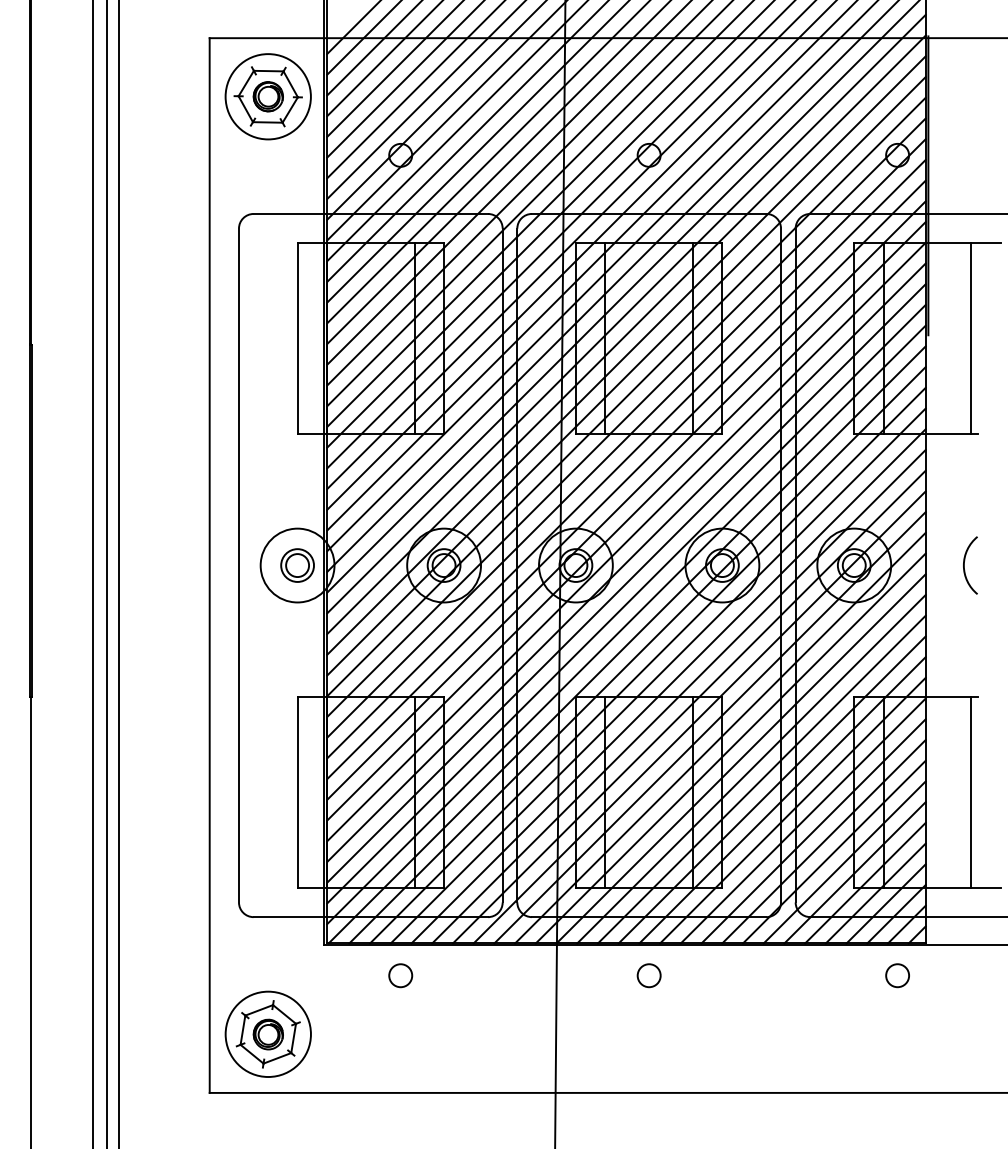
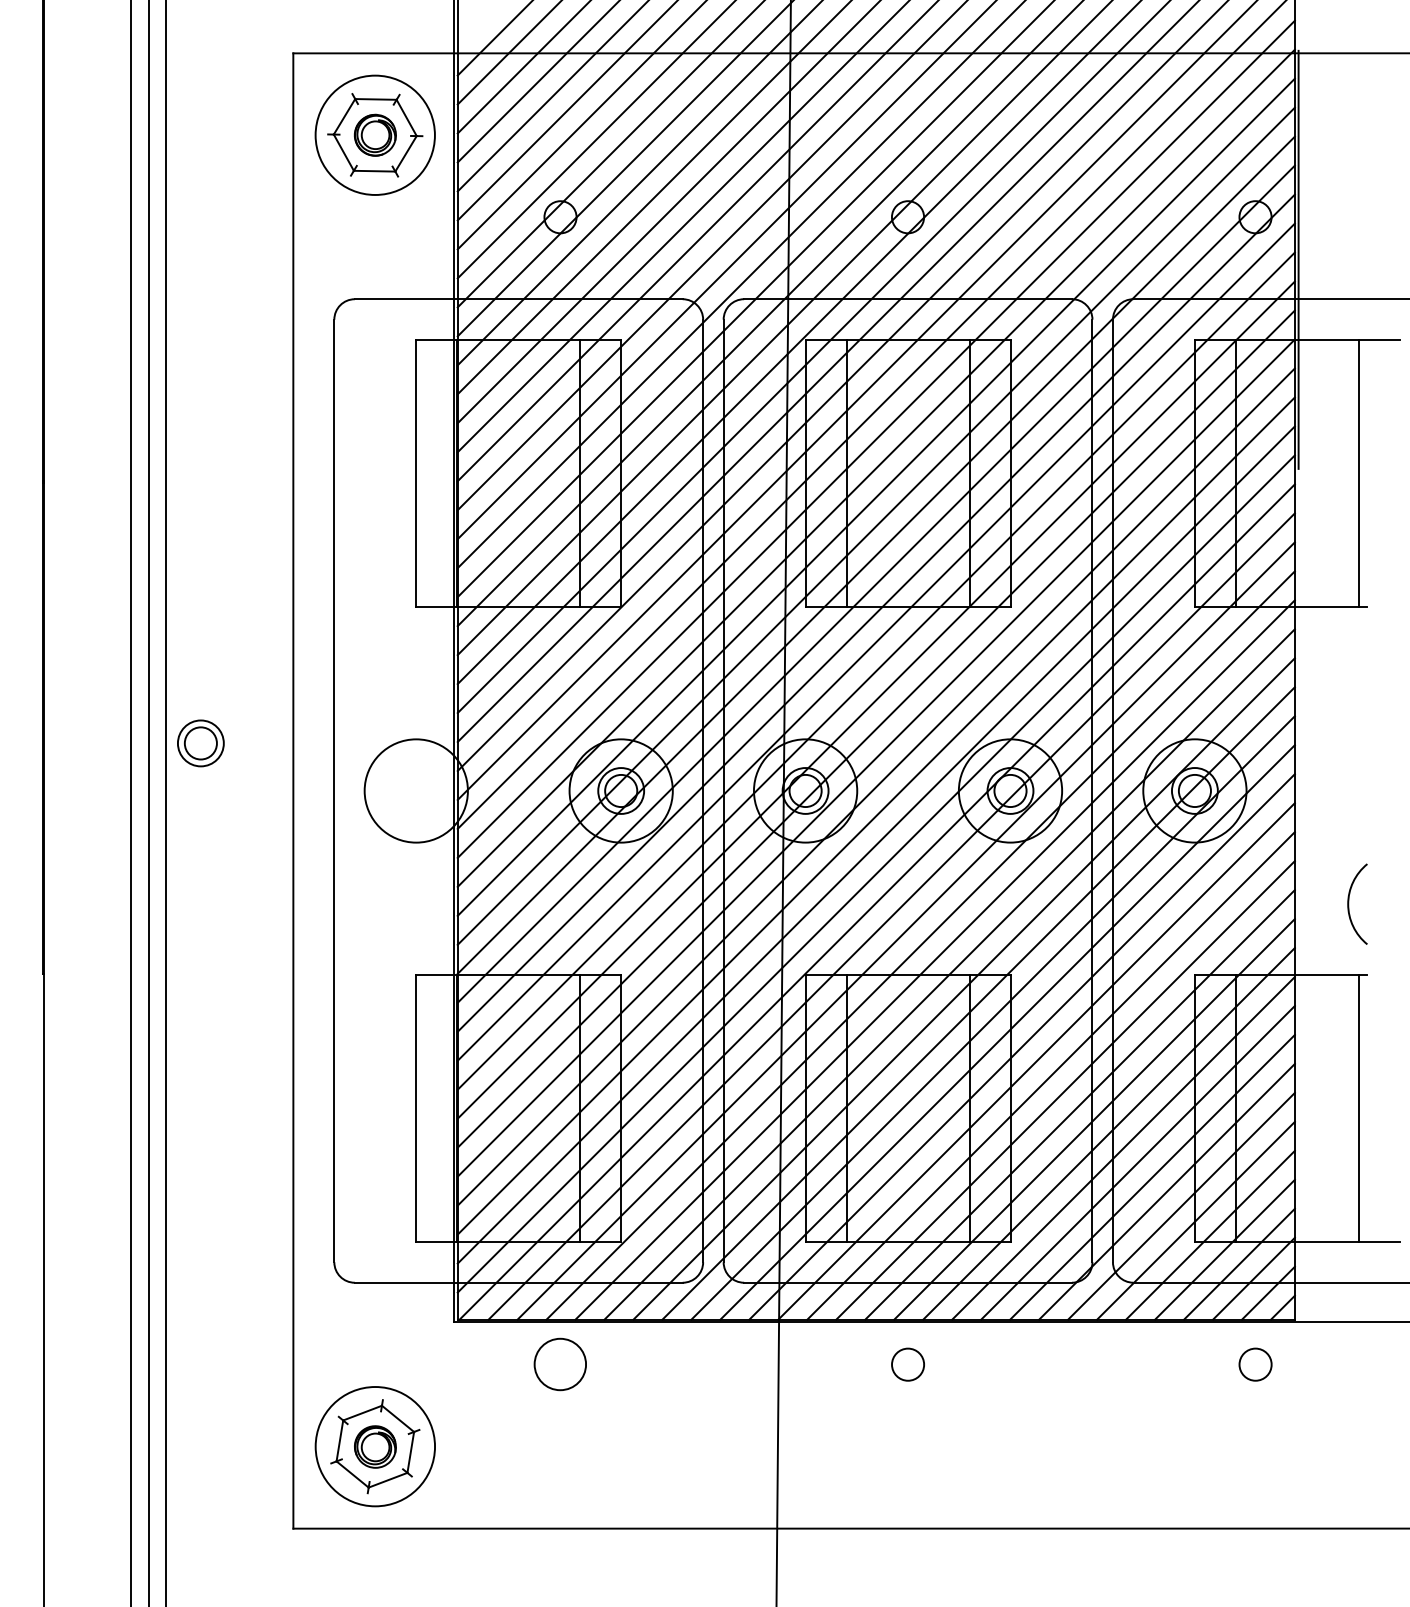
part: (297, 565) -> (200, 743), moved
arc: (964, 565) -> (1349, 904), moved
circle: (400, 975) -> (560, 1364), size x1.6

